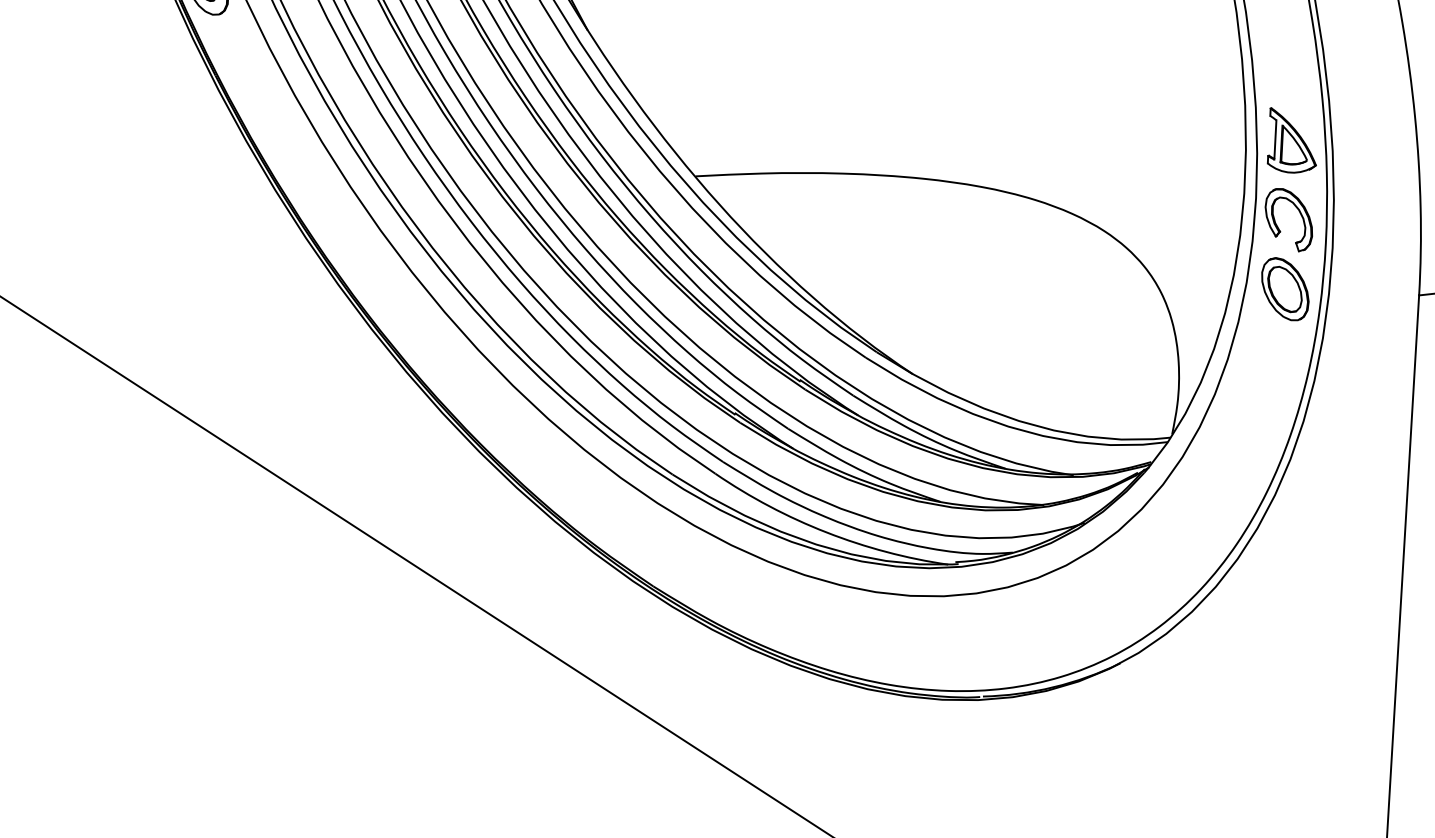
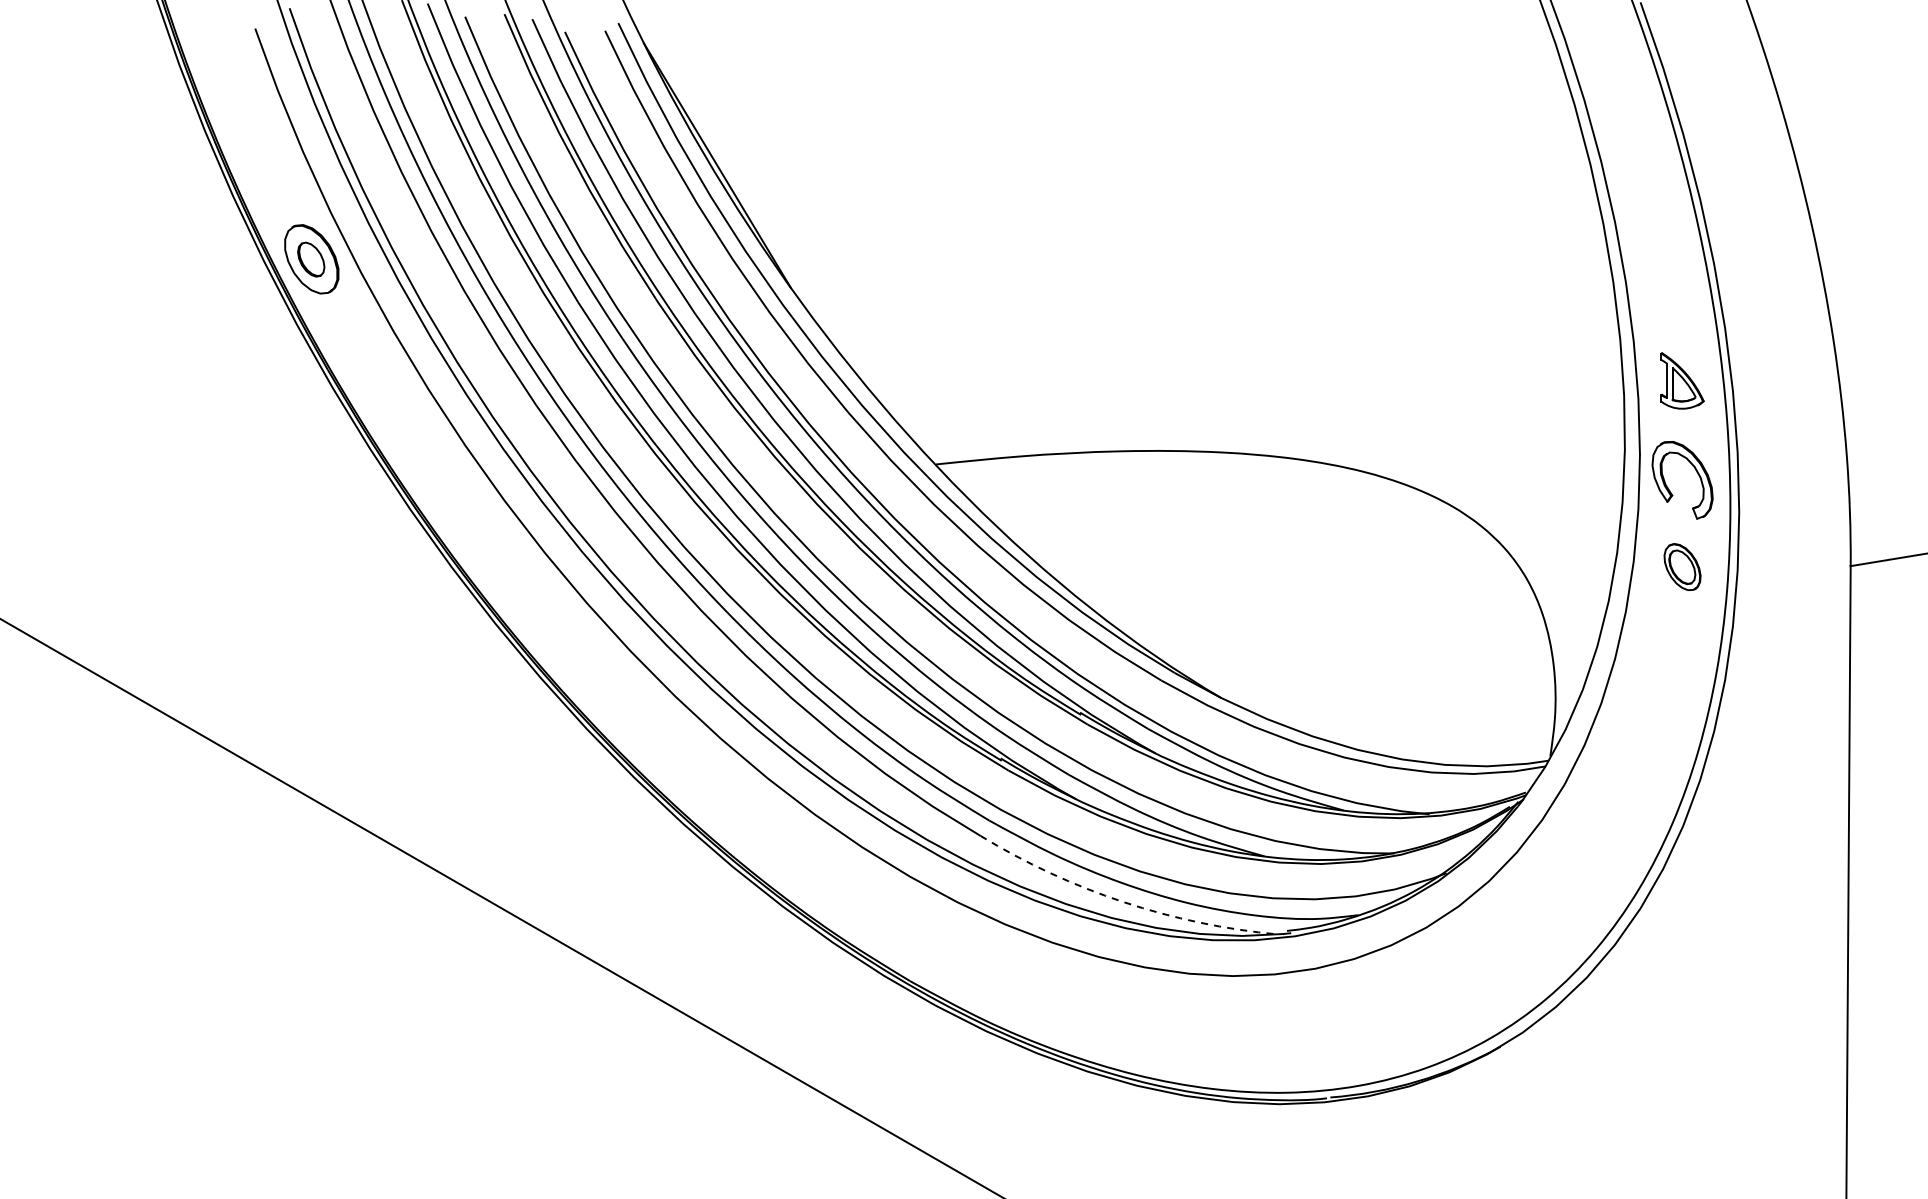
part: (1293, 140) -> (1682, 380), size x0.7
part: (1285, 288) -> (1682, 566), size x0.6
arc: (826, 532) -> (1123, 902), solid -> dashed

